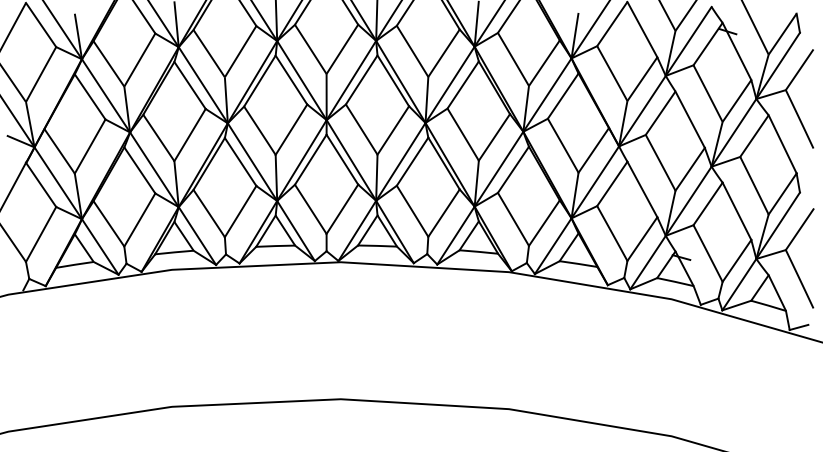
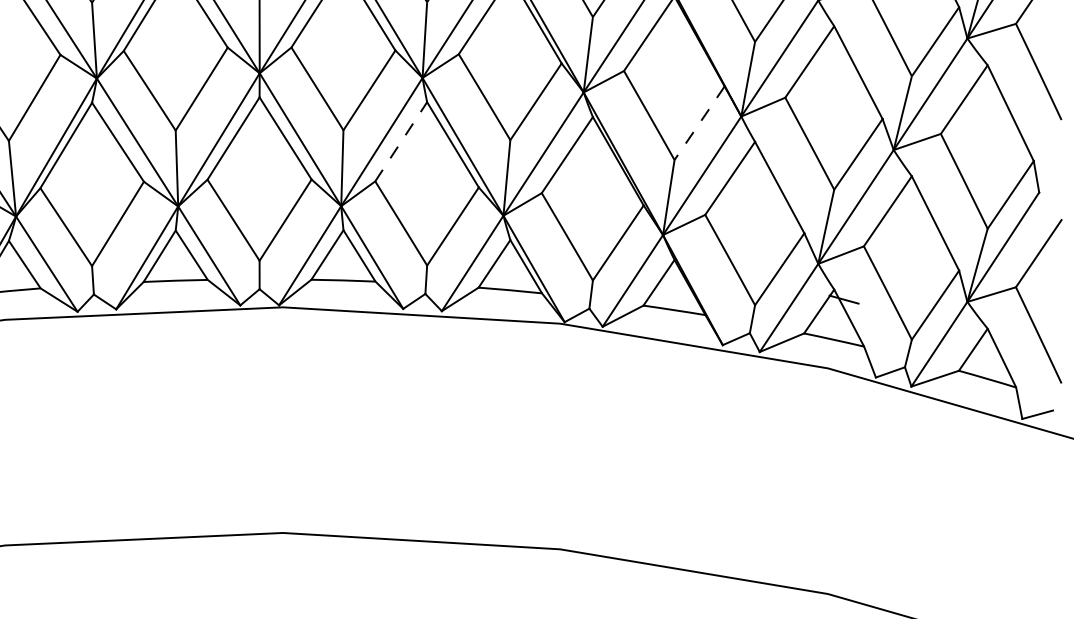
line: (593, 150) -> (699, 123), solid -> dashed
line: (412, 161) -> (401, 141), solid -> dashed

